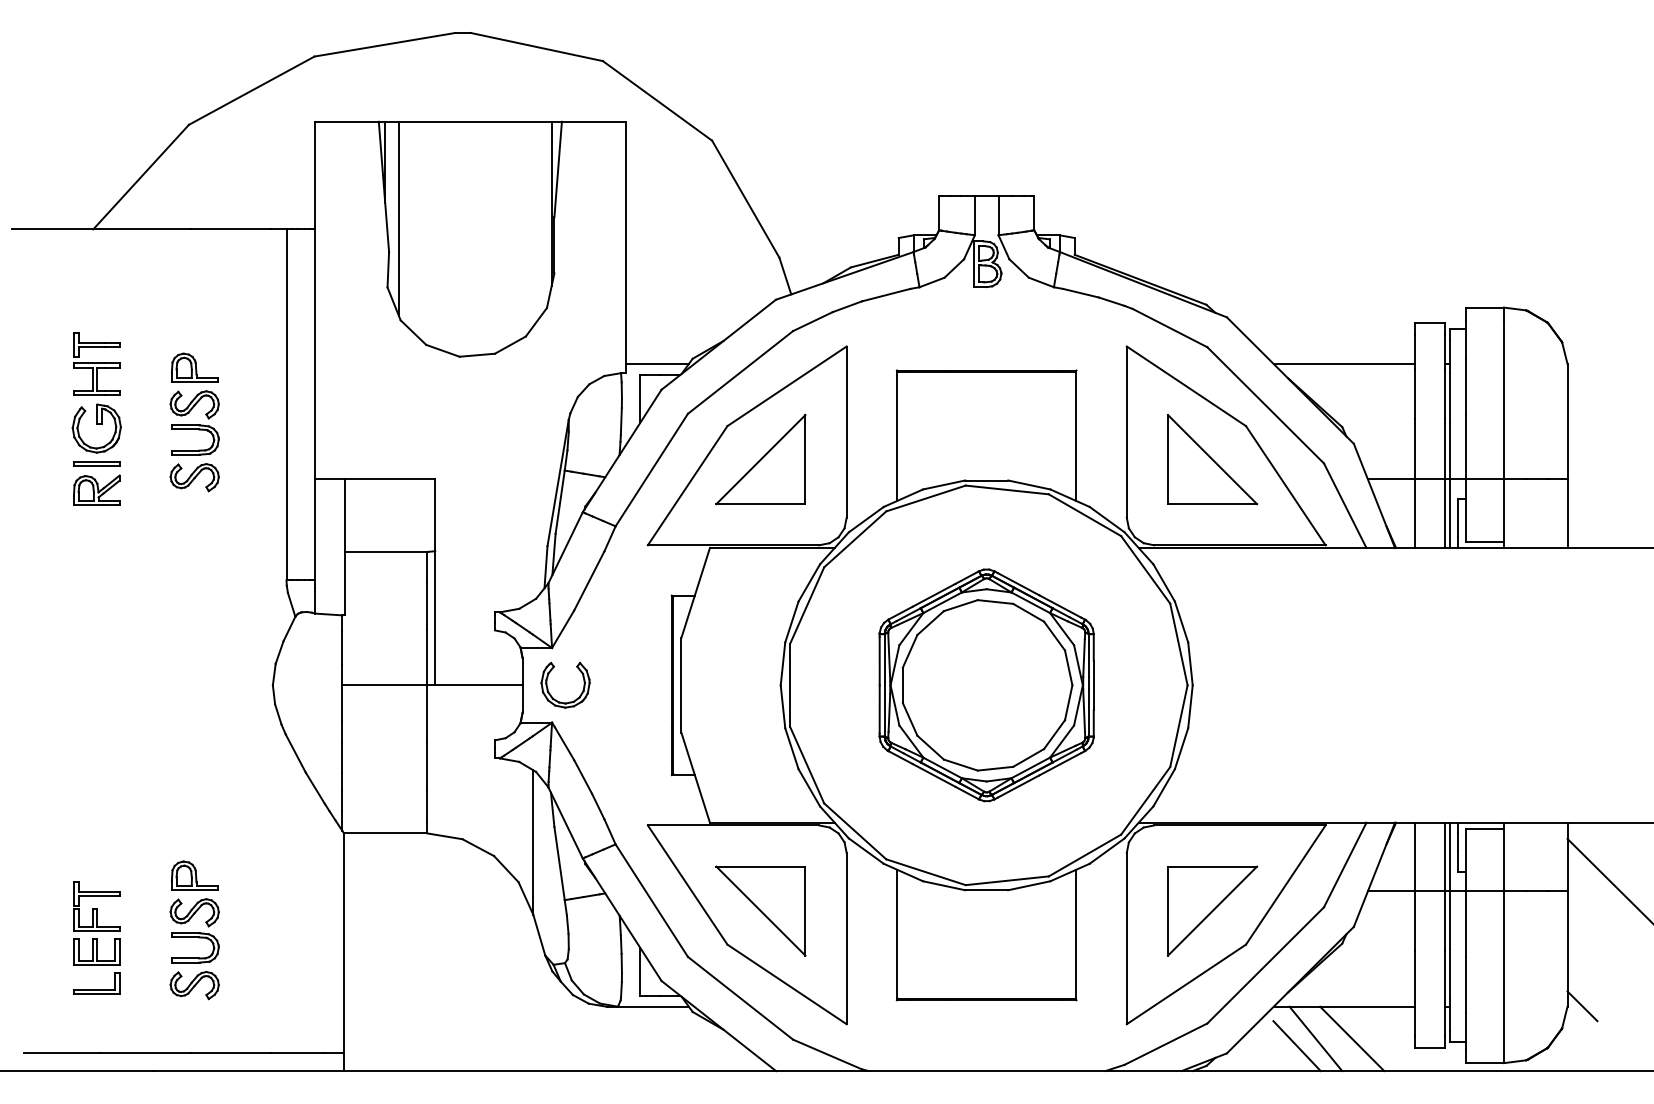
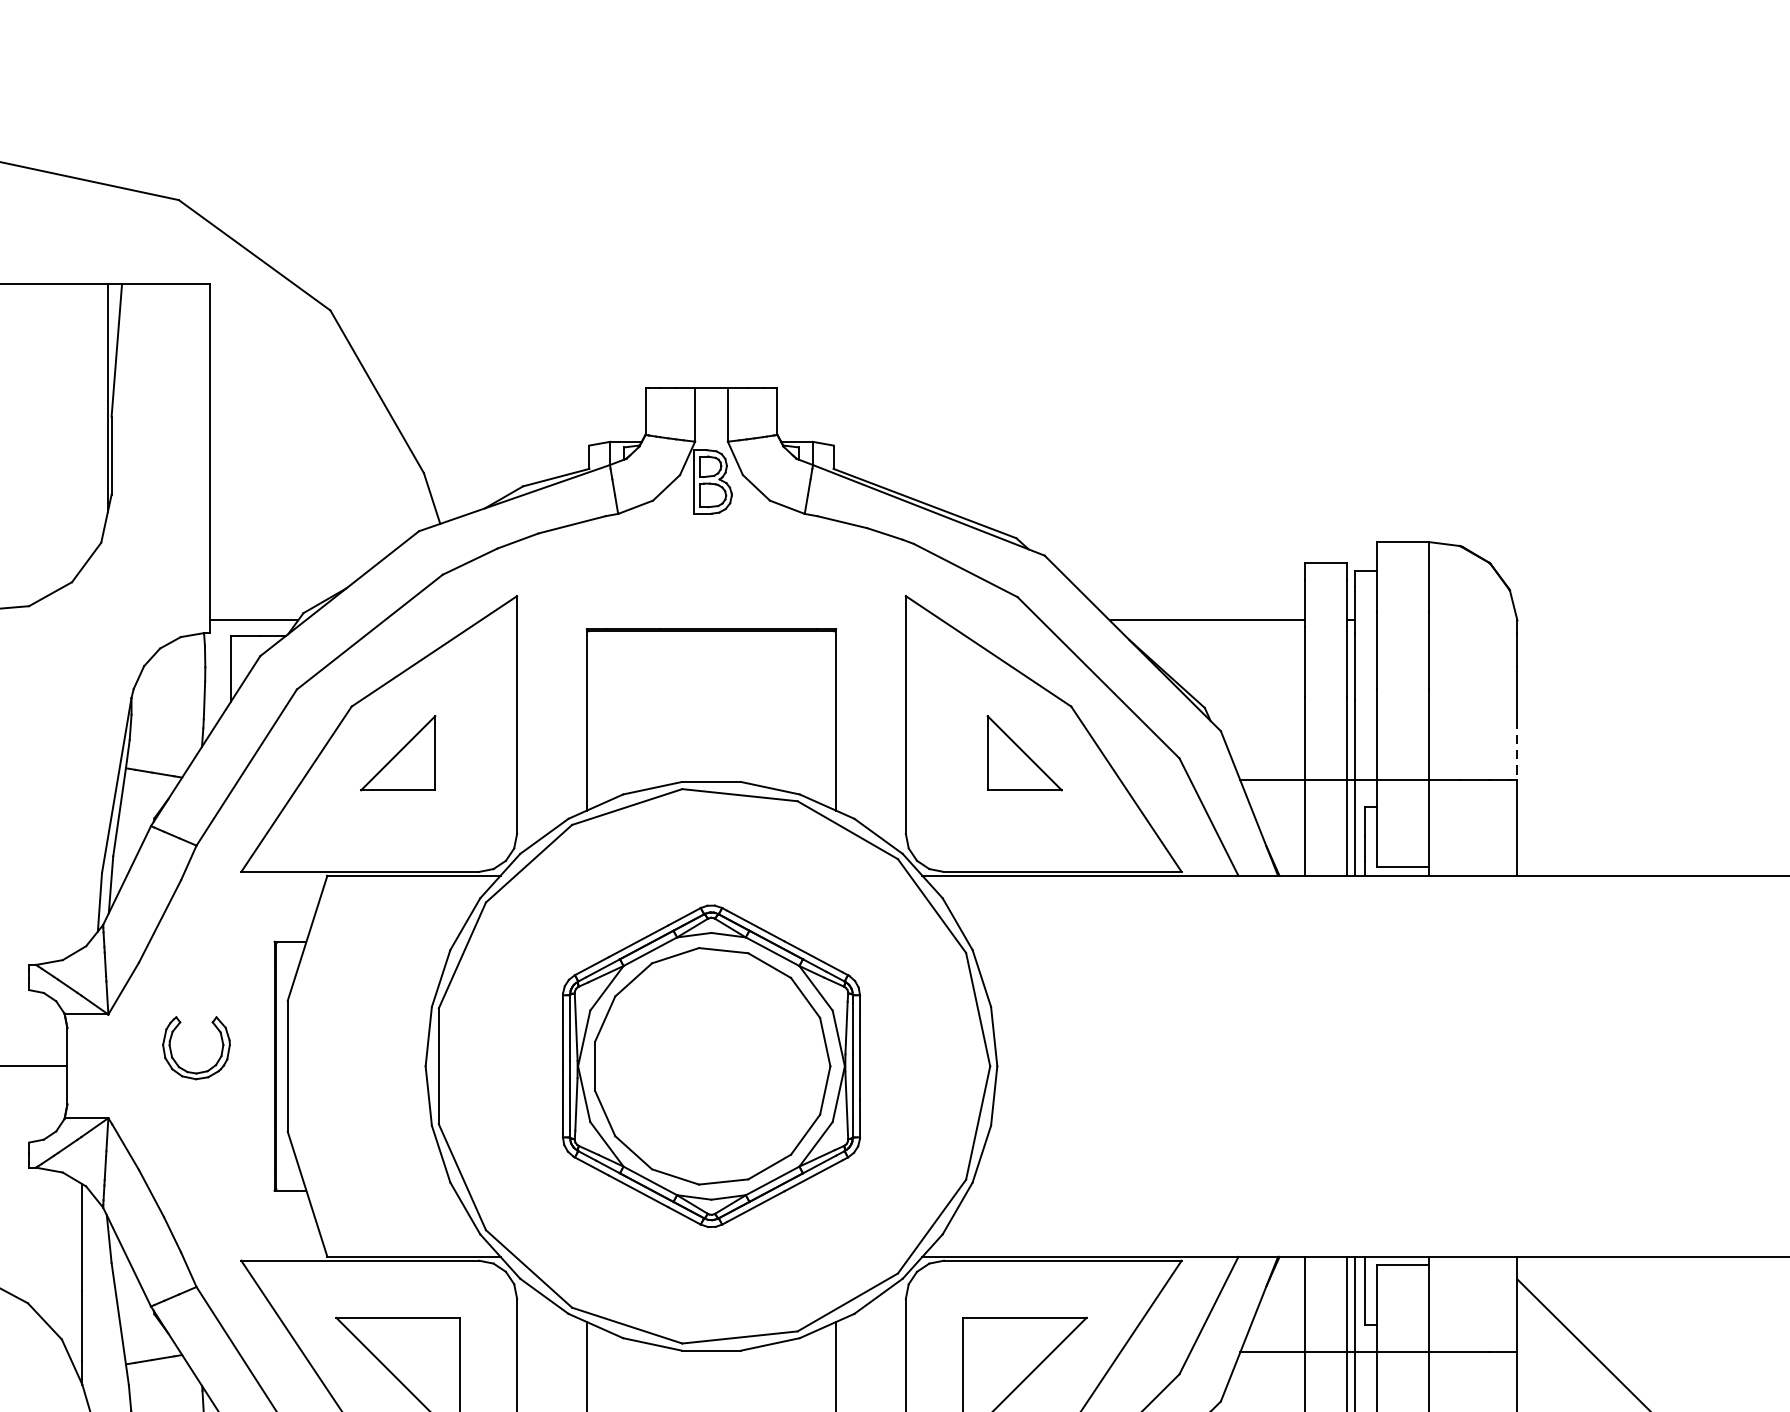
line: (1567, 457) -> (1517, 750), solid -> dashed
part: (760, 459) -> (397, 752), size x0.6
part: (1212, 459) -> (1024, 752), size x0.6
part: (548, 688) -> (172, 1052), moved

